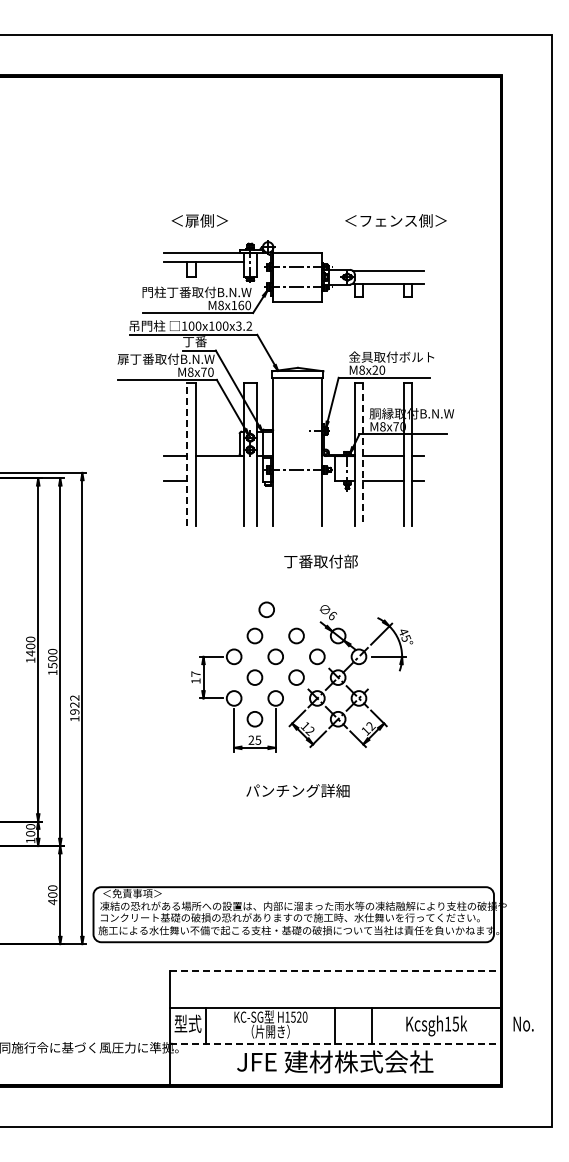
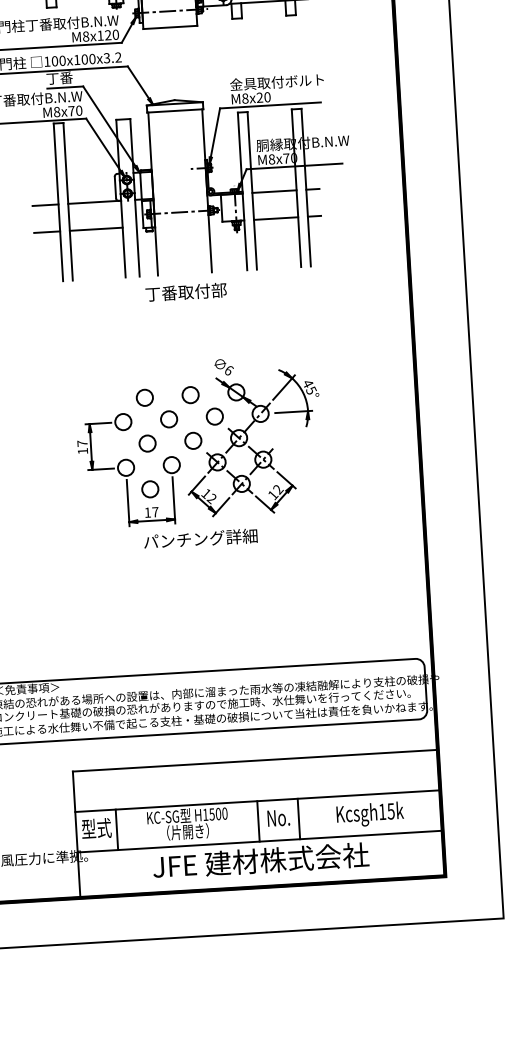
text: (241, 305) -> (108, 35), M8x160 -> M8x120
line: (187, 454) -> (58, 202), dashed -> solid
line: (363, 454) -> (252, 191), dashed -> solid
line: (219, 480) -> (95, 229), added
text: (320, 561) -> (185, 292), moved
circle: (266, 609) -> (155, 367), removed
text: (254, 739) -> (151, 511), 25 -> 17
text: (297, 790) -> (200, 538), moved
line: (335, 970) -> (255, 760), dashed -> solid
text: (298, 1016) -> (217, 813), H1520 -> H1500
text: (523, 1023) -> (278, 817), moved
line: (335, 1044) -> (260, 841), dashed -> solid

